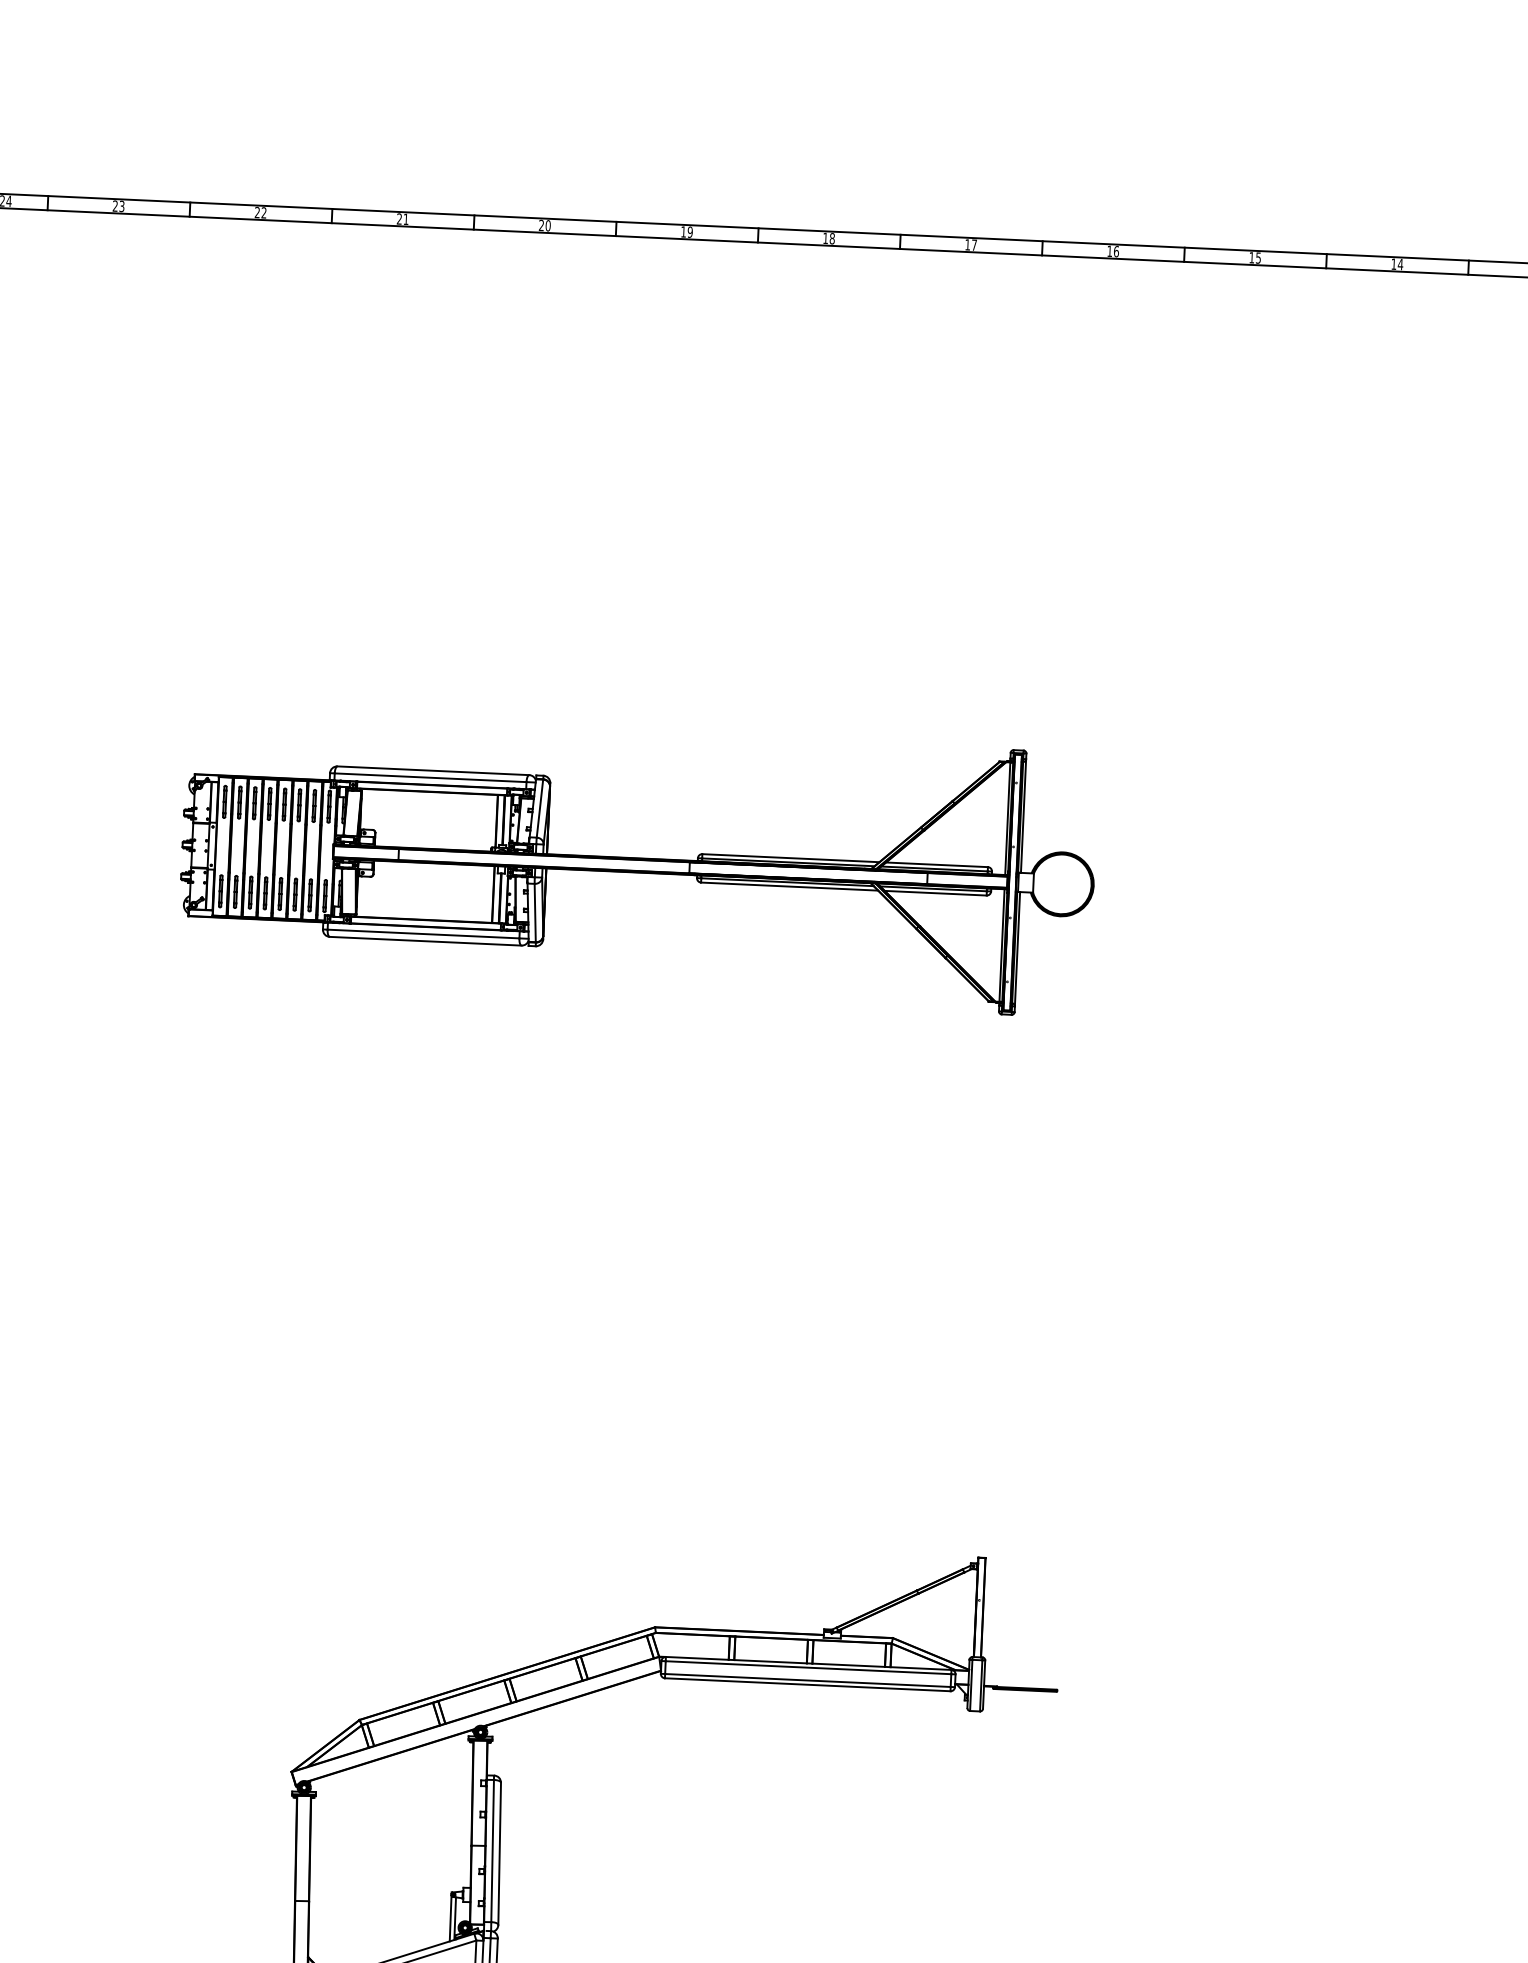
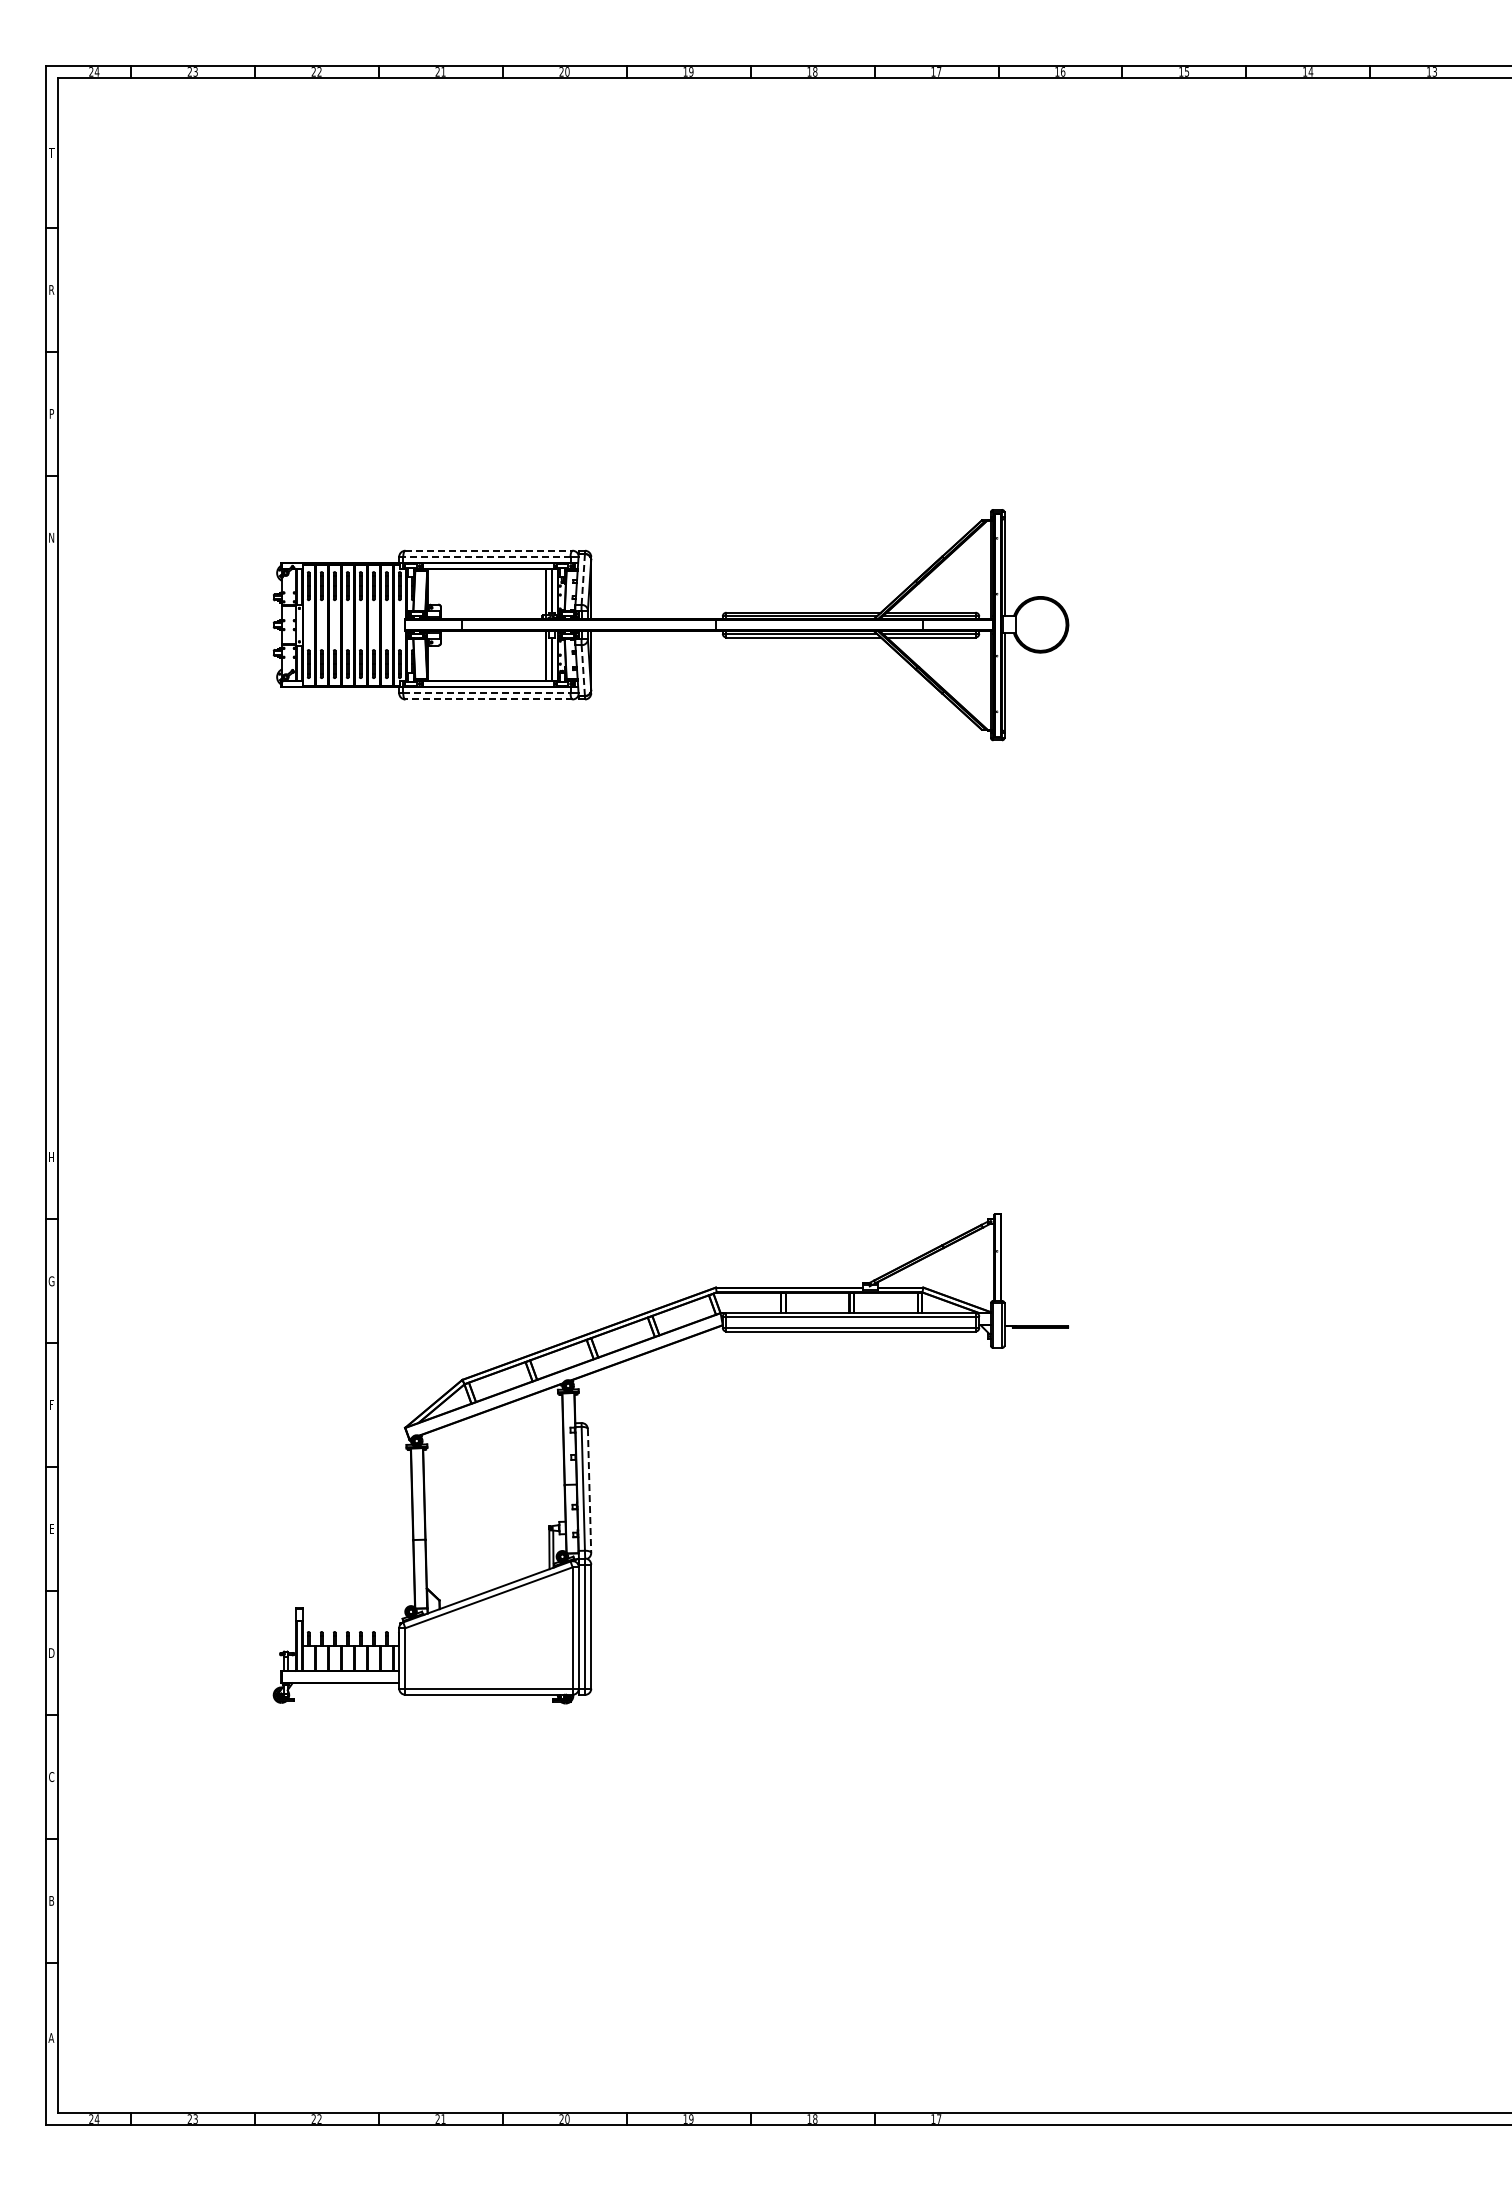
line: (433, 770) -> (489, 550), solid -> dashed
line: (430, 777) -> (486, 556), solid -> dashed
line: (540, 808) -> (583, 579), solid -> dashed
line: (535, 912) -> (583, 670), solid -> dashed
line: (423, 934) -> (486, 693), solid -> dashed
line: (426, 941) -> (489, 699), solid -> dashed
line: (499, 1854) -> (589, 1491), solid -> dashed

